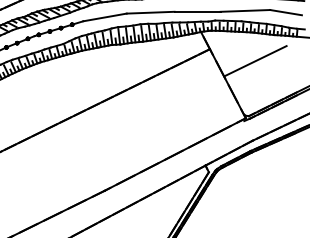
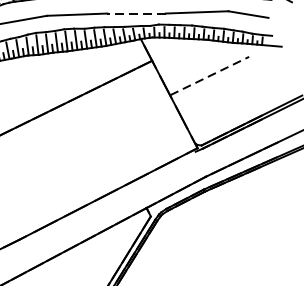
line: (197, 11) -> (136, 13), solid -> dashed
line: (255, 61) -> (209, 76), solid -> dashed

